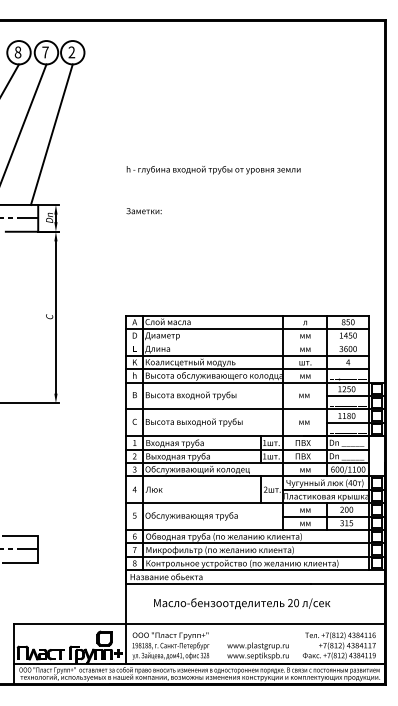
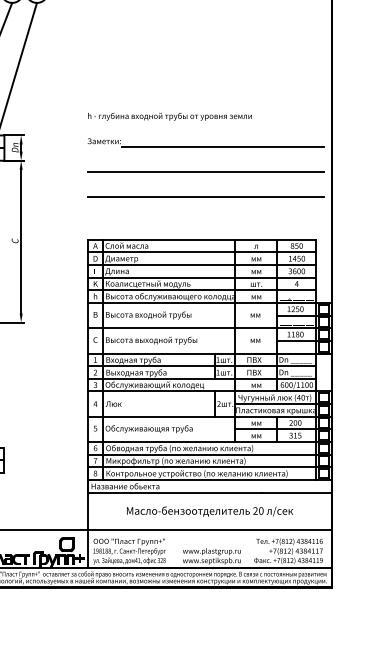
text: (213, 170) -> (169, 117), moved
line: (269, 216) -> (222, 146), added
line: (251, 243) -> (205, 171), added
line: (251, 270) -> (205, 197), added
line: (247, 342) -> (201, 265), added
text: (242, 603) -> (210, 511), moved

